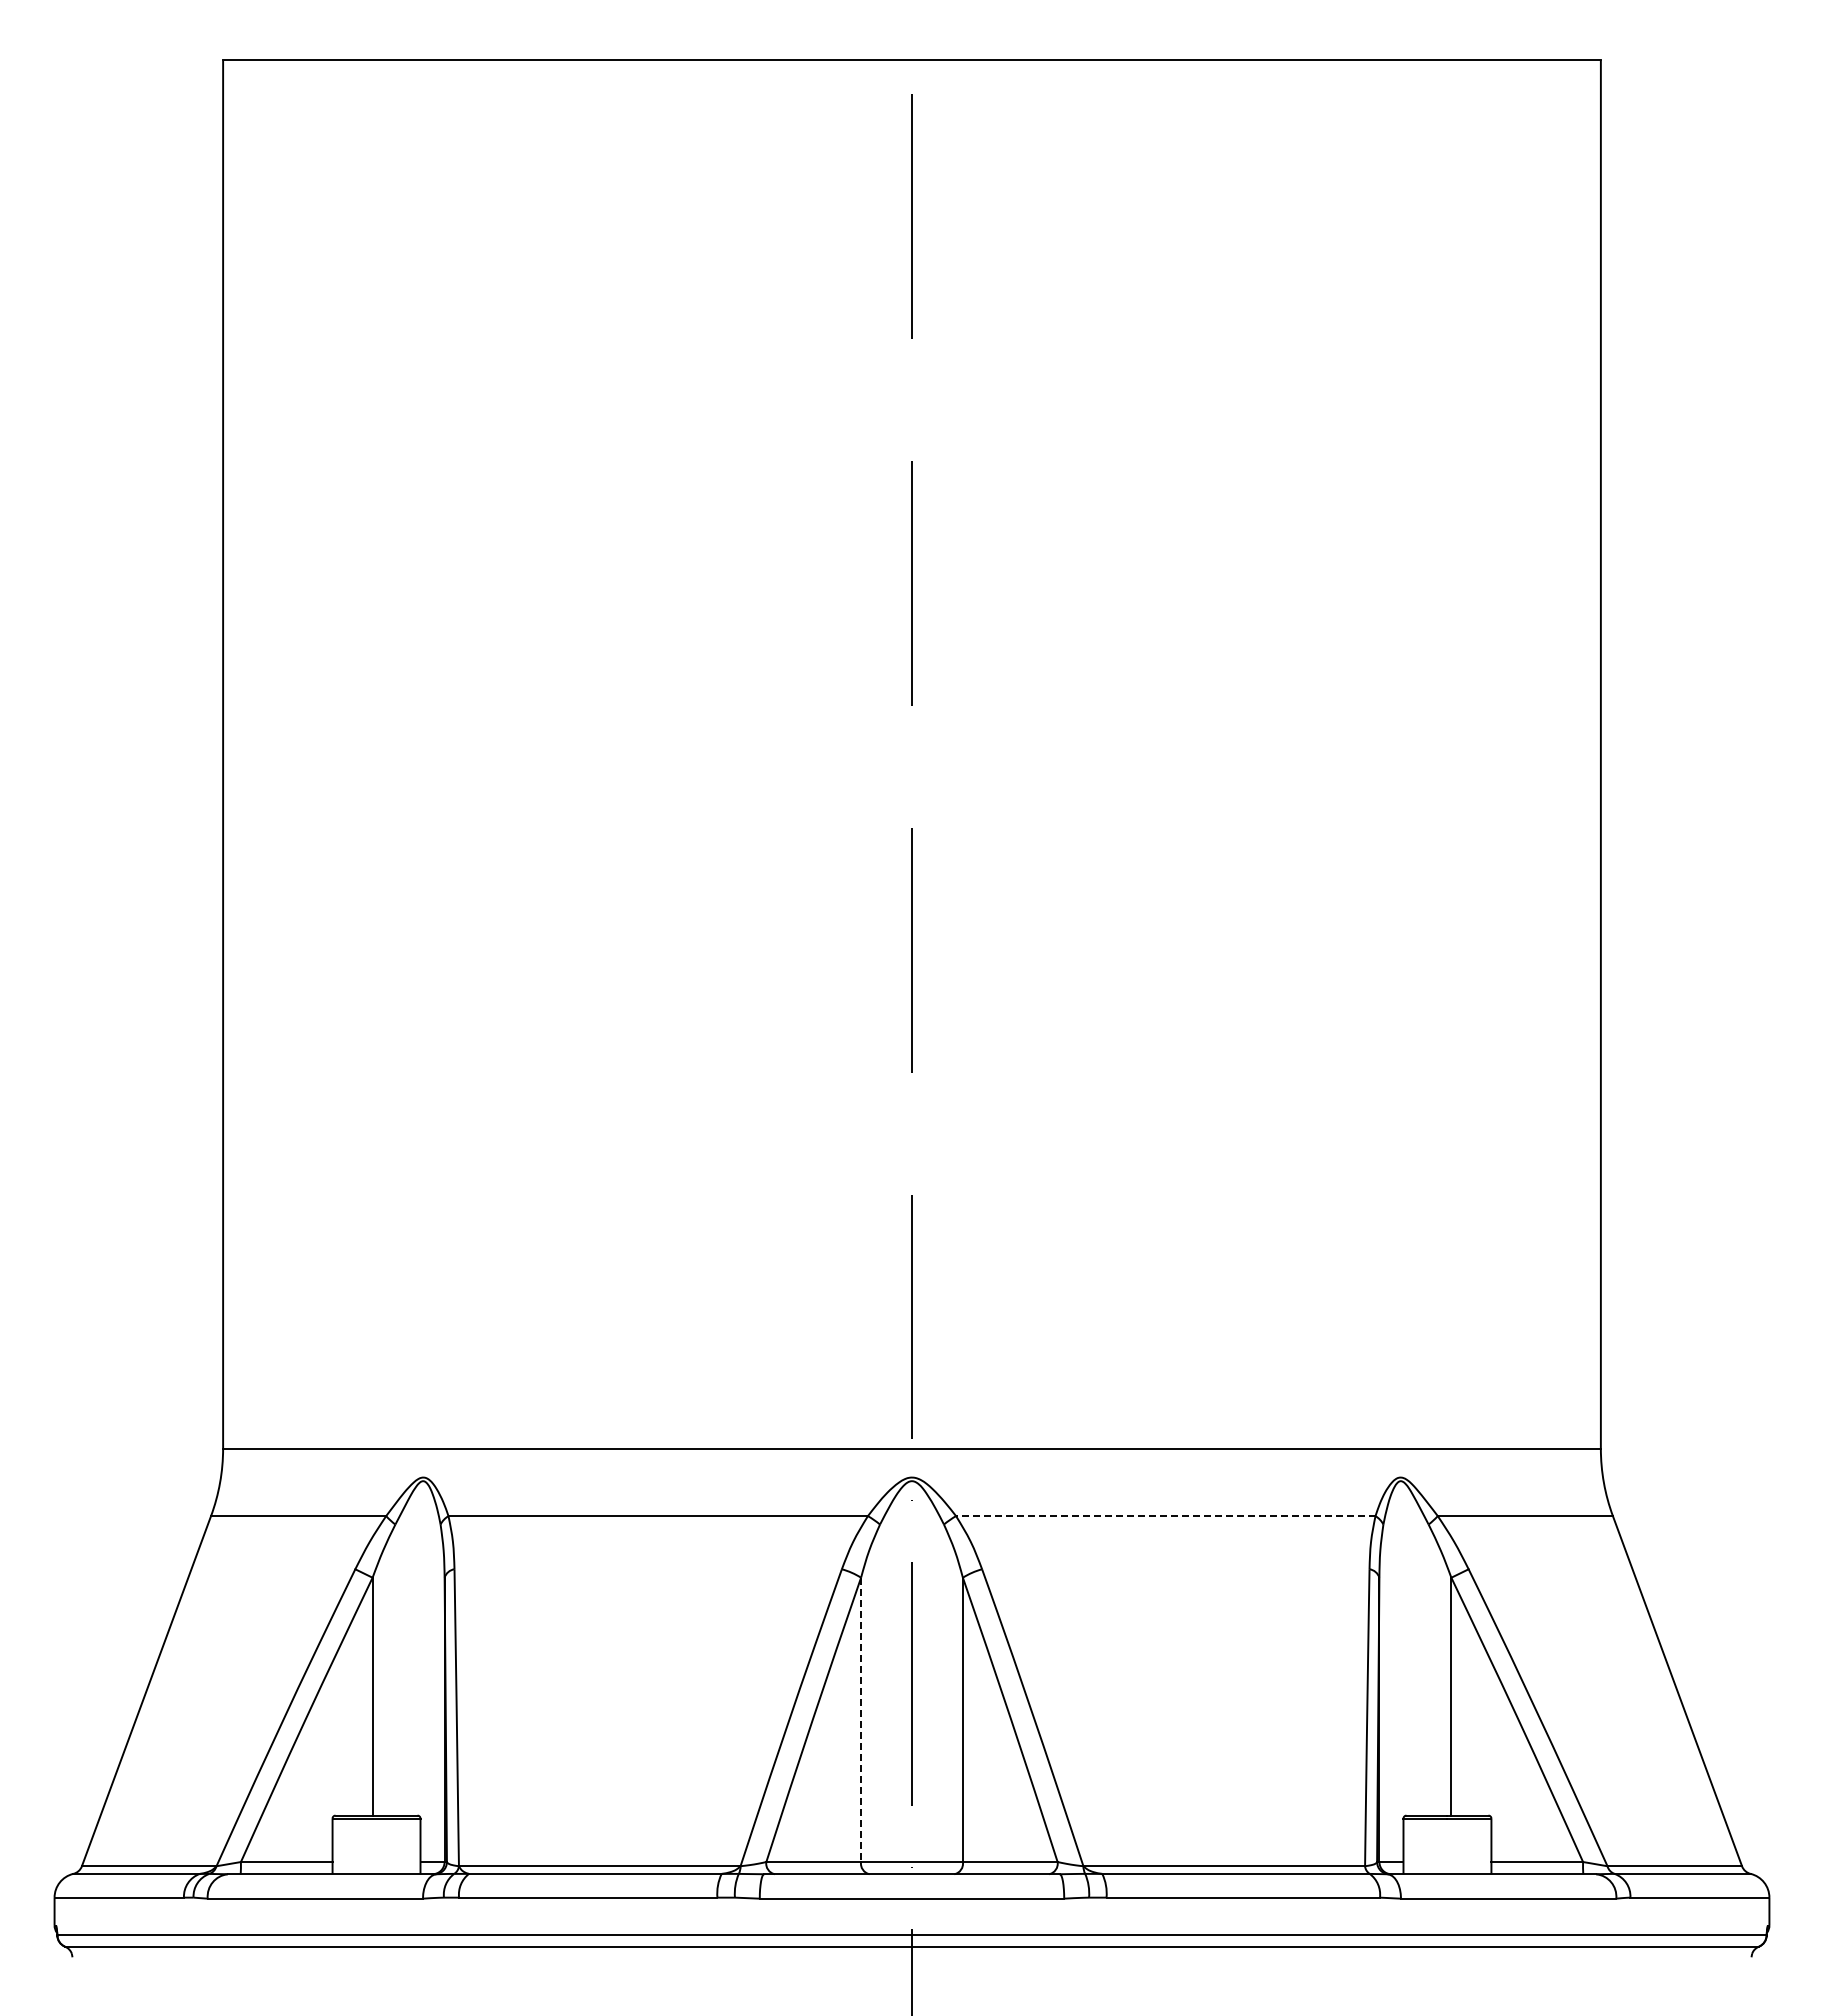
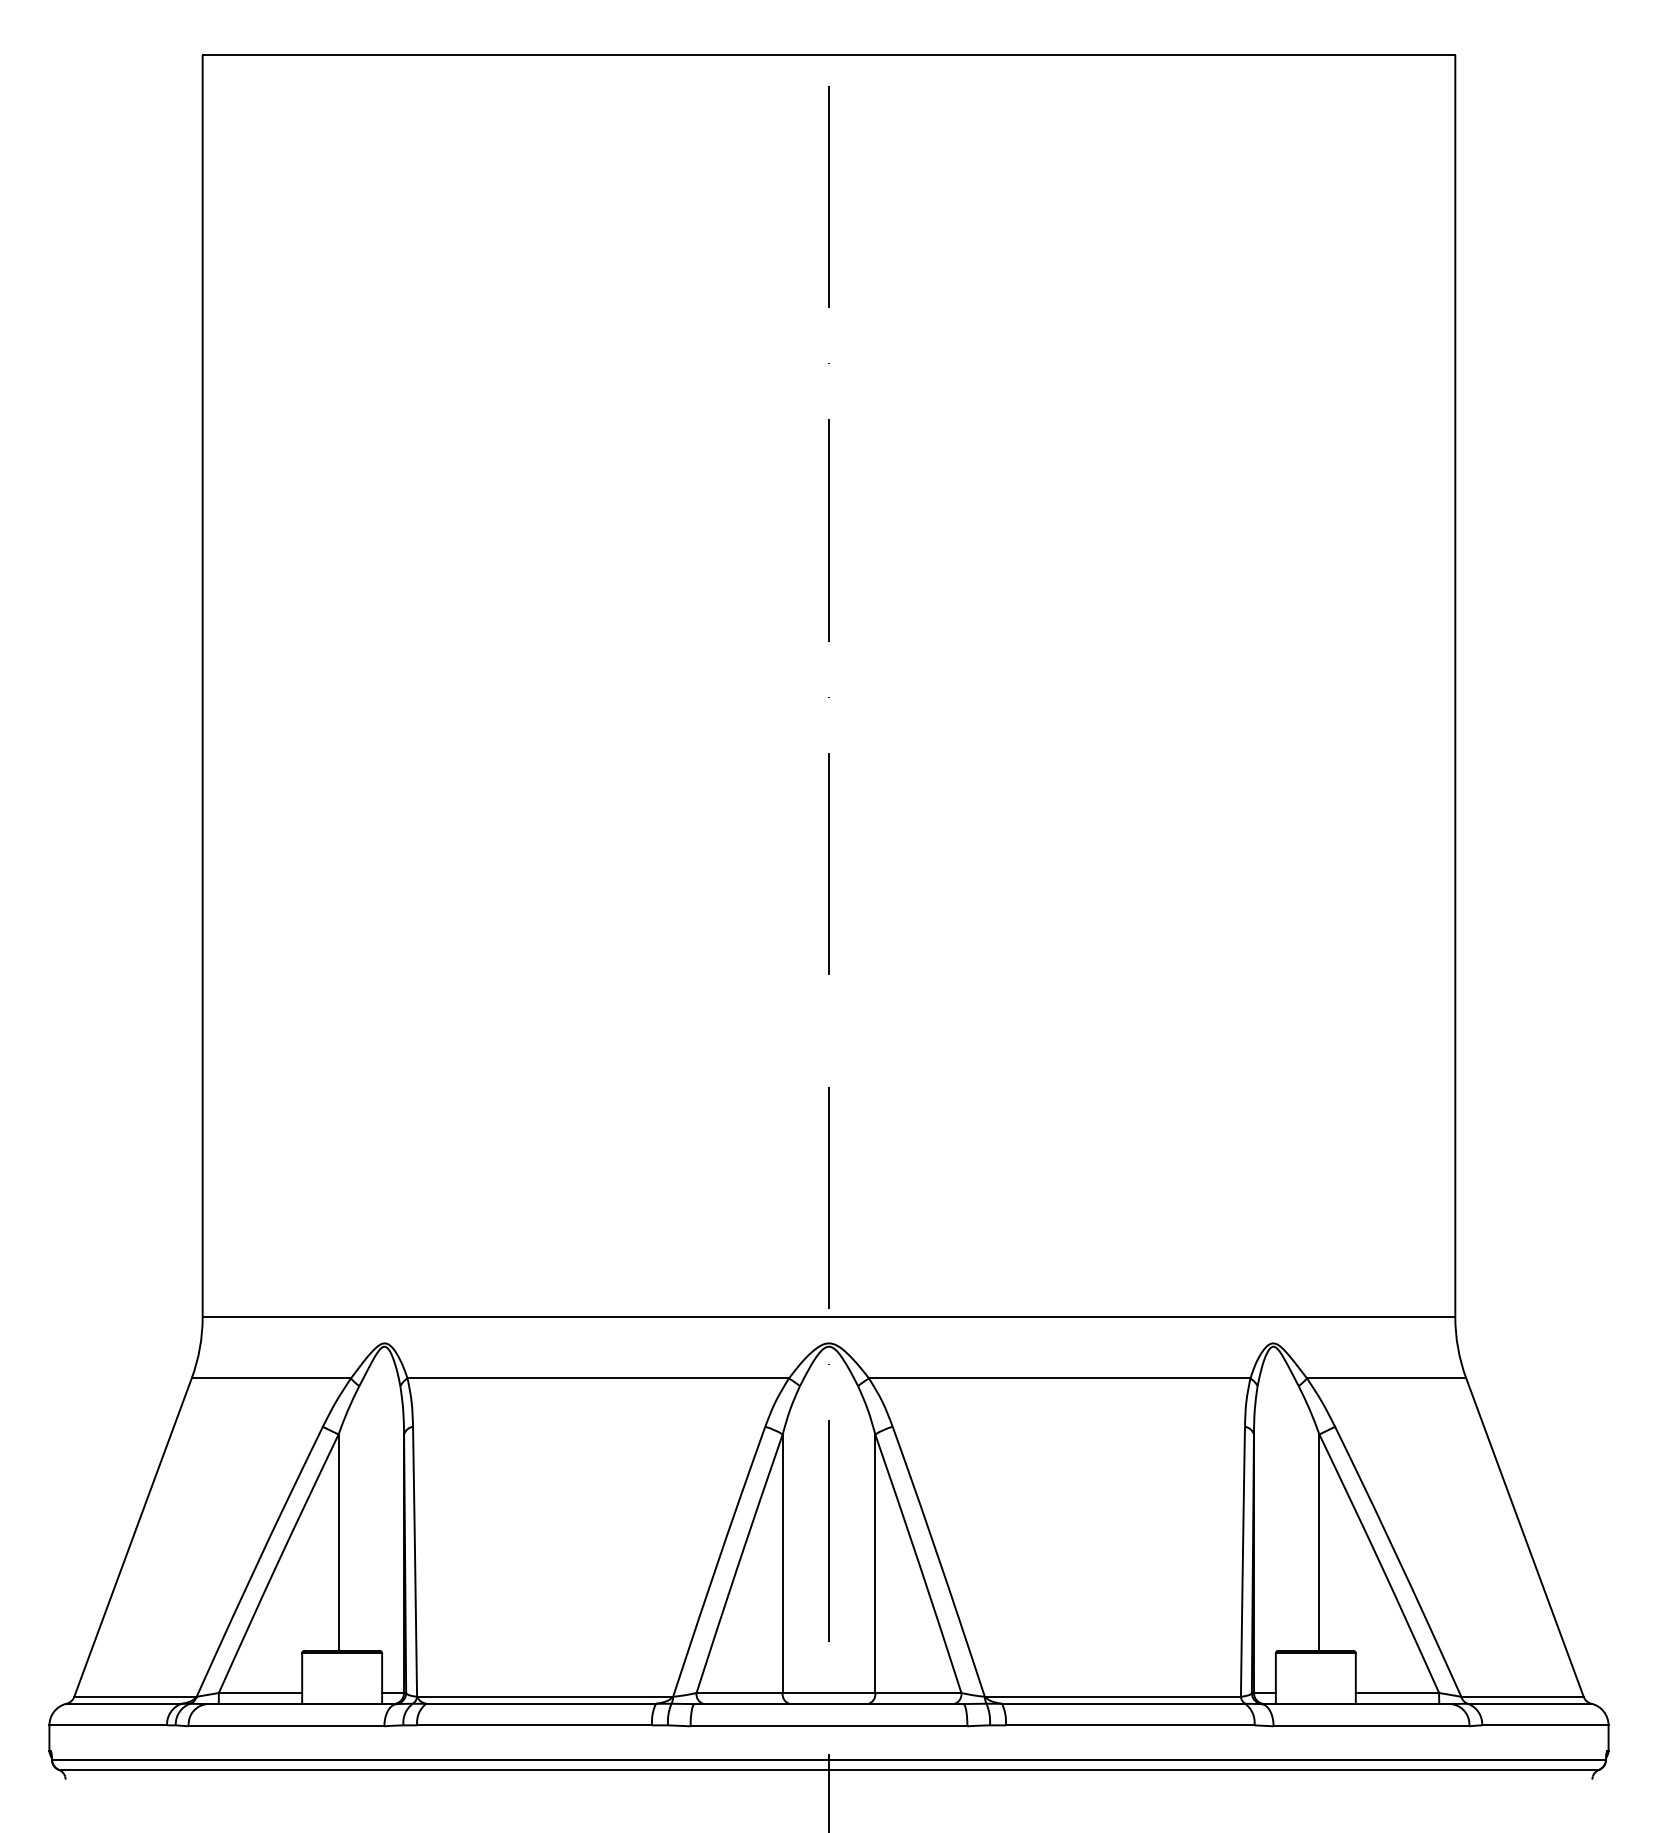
line: (1165, 1516) -> (1059, 1378), dashed -> solid
line: (861, 1720) -> (783, 1564), dashed -> solid

